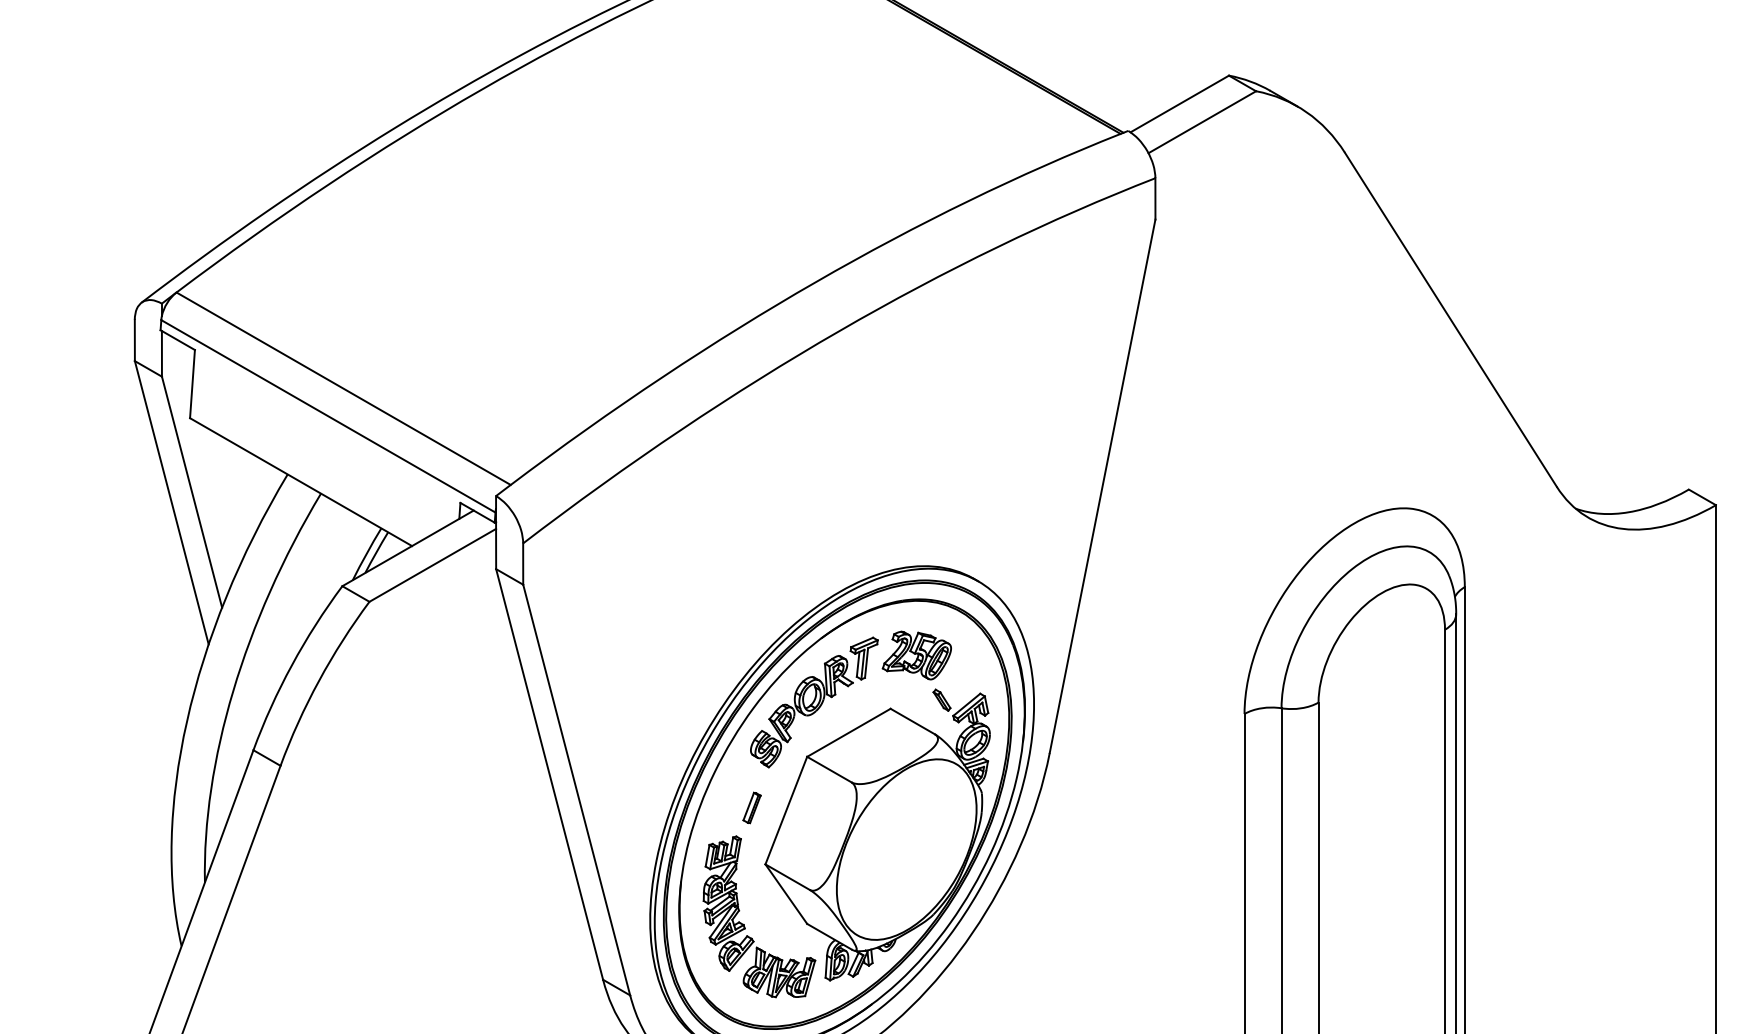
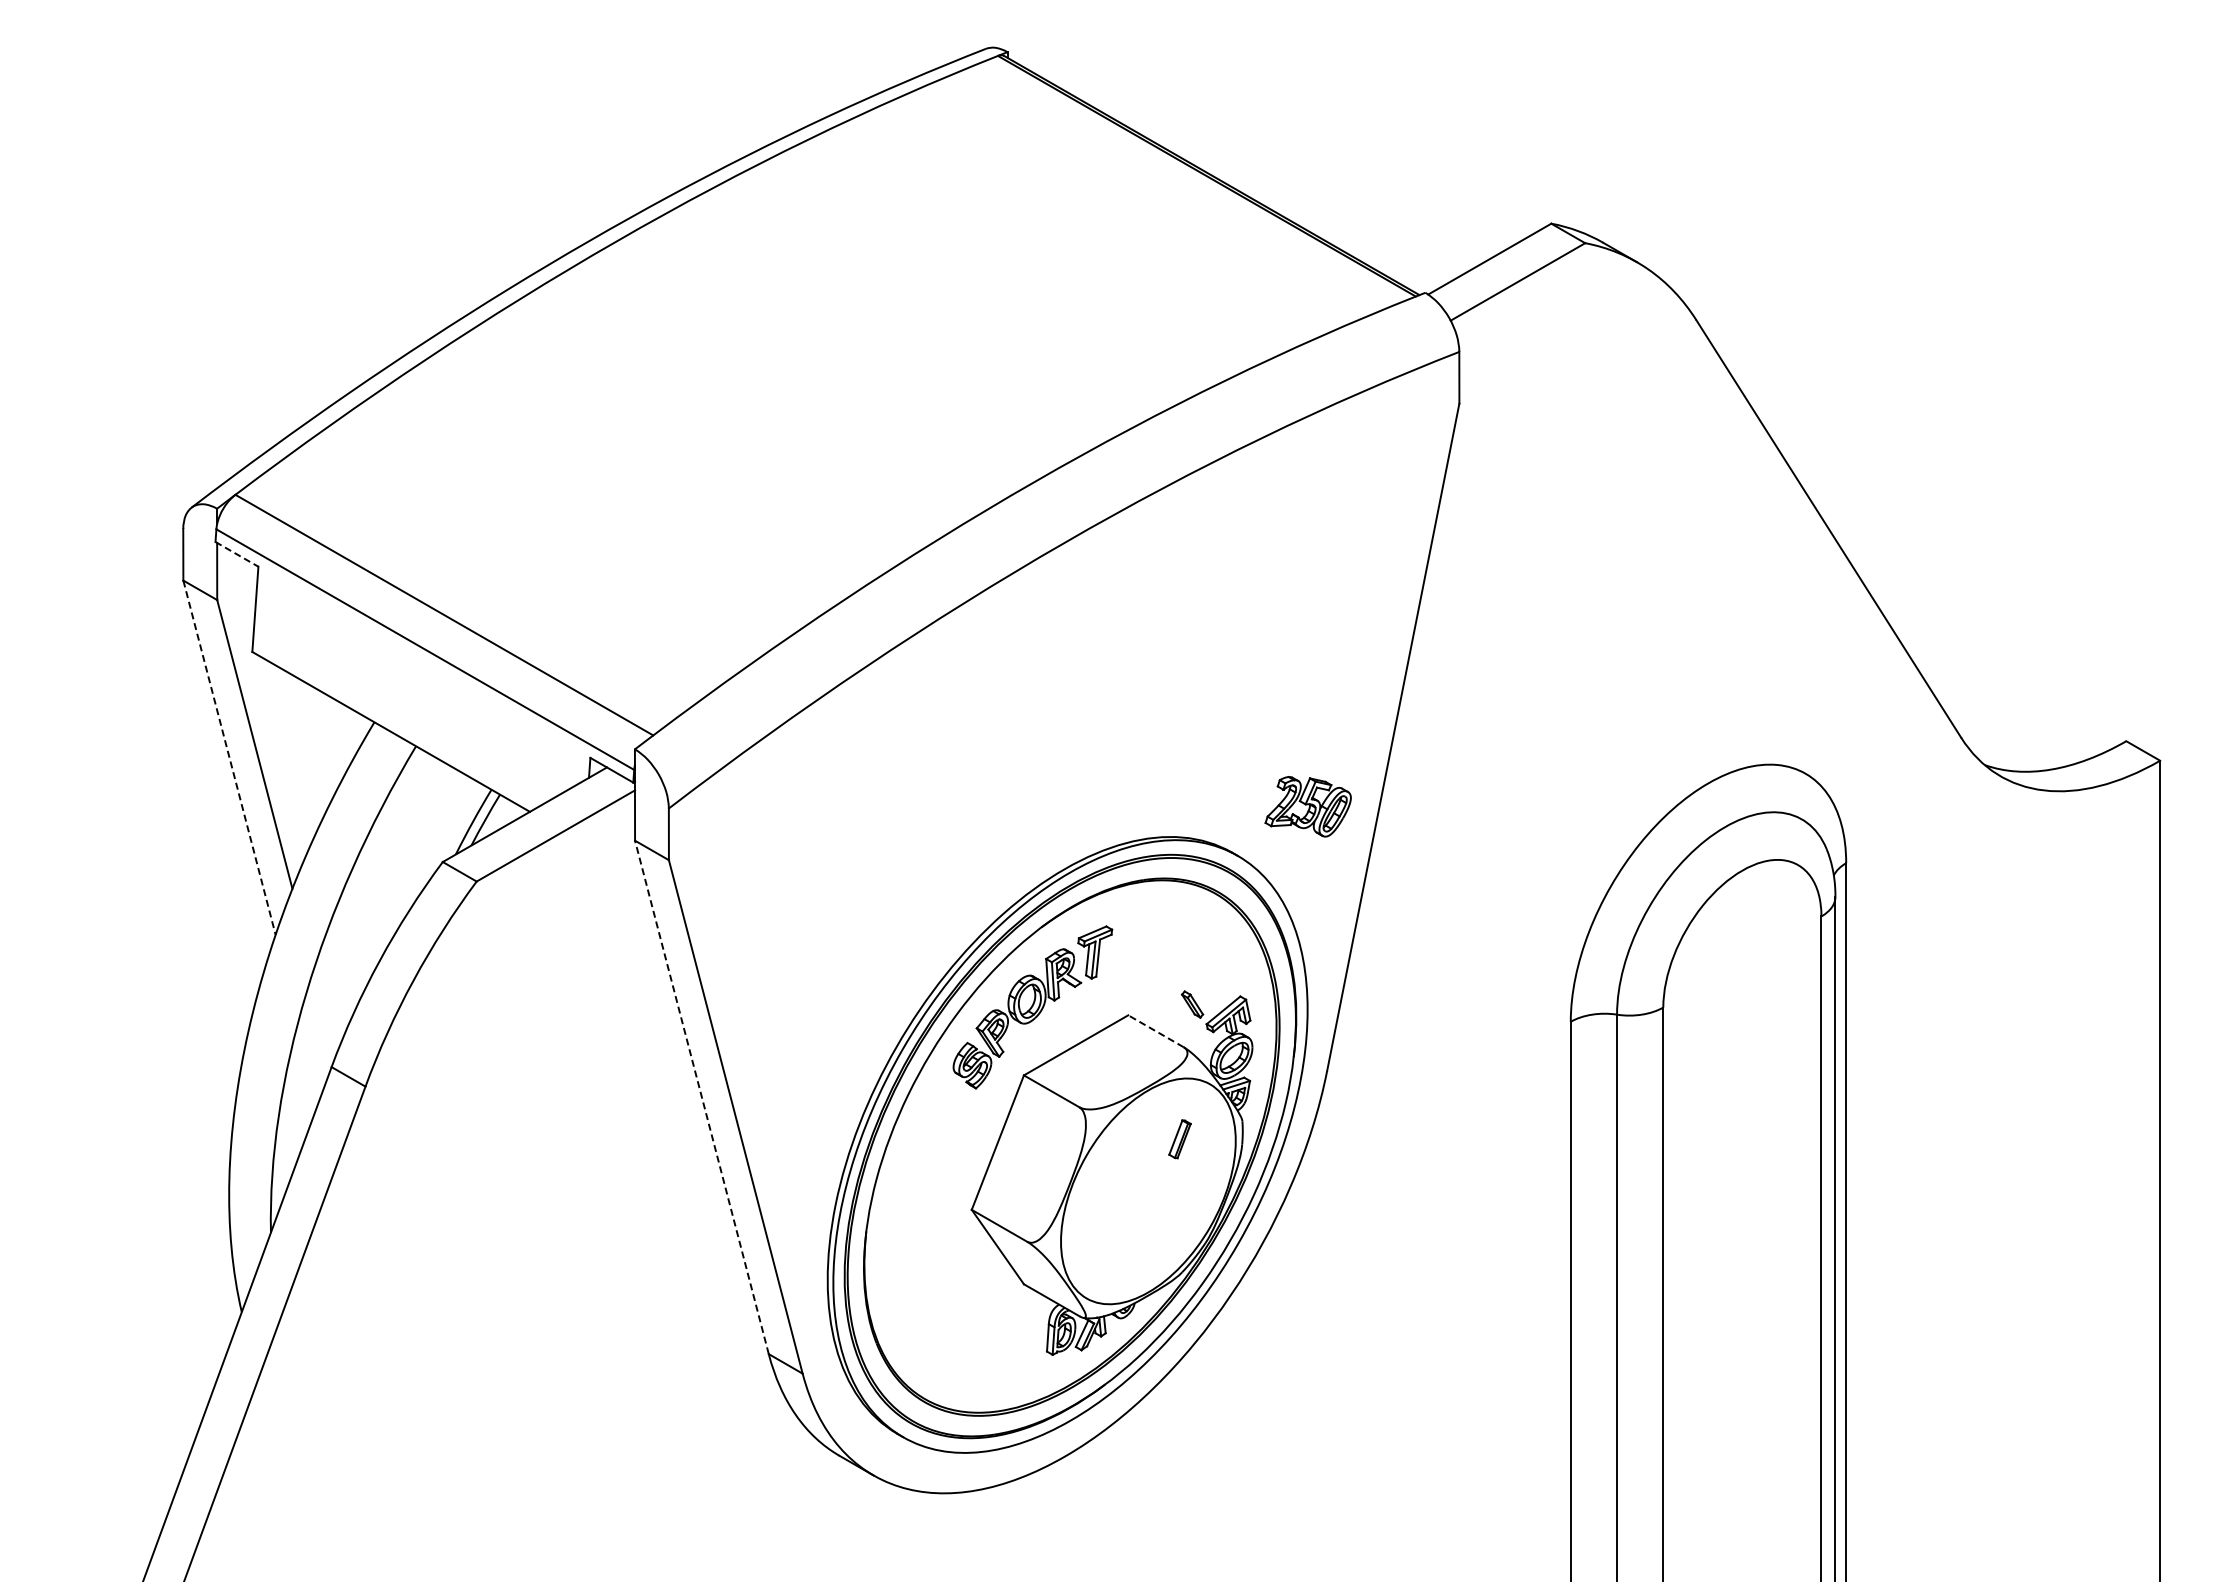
line: (177, 340) -> (236, 554), solid -> dashed
line: (171, 503) -> (229, 758), solid -> dashed
part: (916, 655) -> (1307, 806), moved
line: (912, 721) -> (1155, 1031), solid -> dashed
line: (549, 773) -> (701, 1096), solid -> dashed
part: (751, 808) -> (1179, 1139), moved
part: (744, 924) -> (945, 1284), removed

